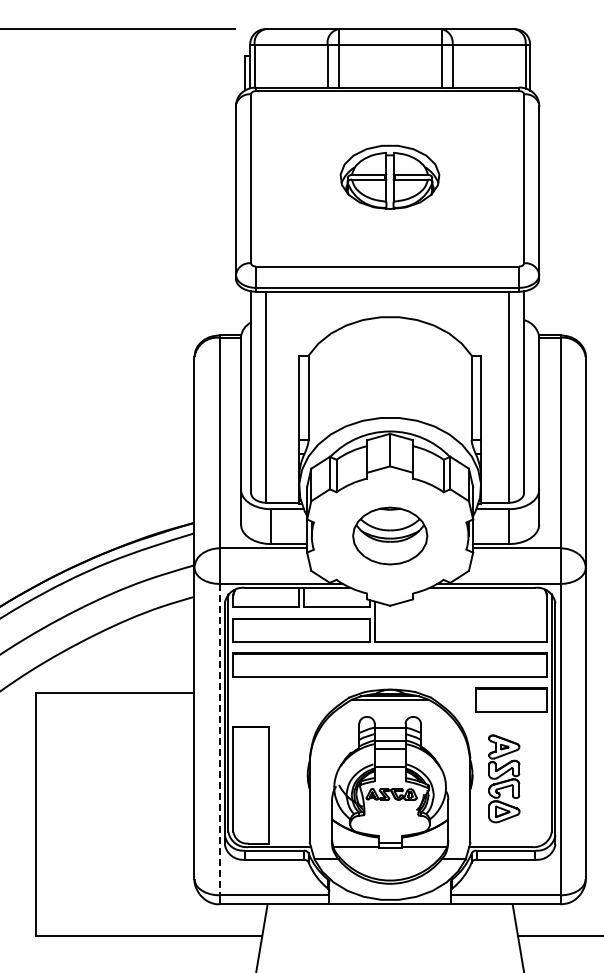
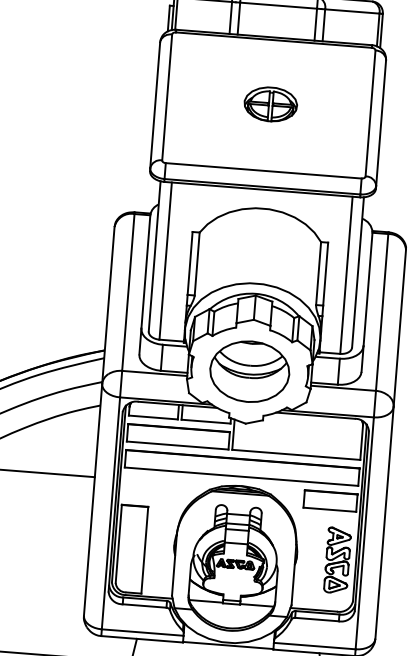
part: (390, 176) -> (271, 103), size x0.71
part: (390, 535) -> (250, 371), size x1.43
line: (219, 739) -> (110, 513), dashed -> solid
part: (504, 778) -> (337, 560), moved

